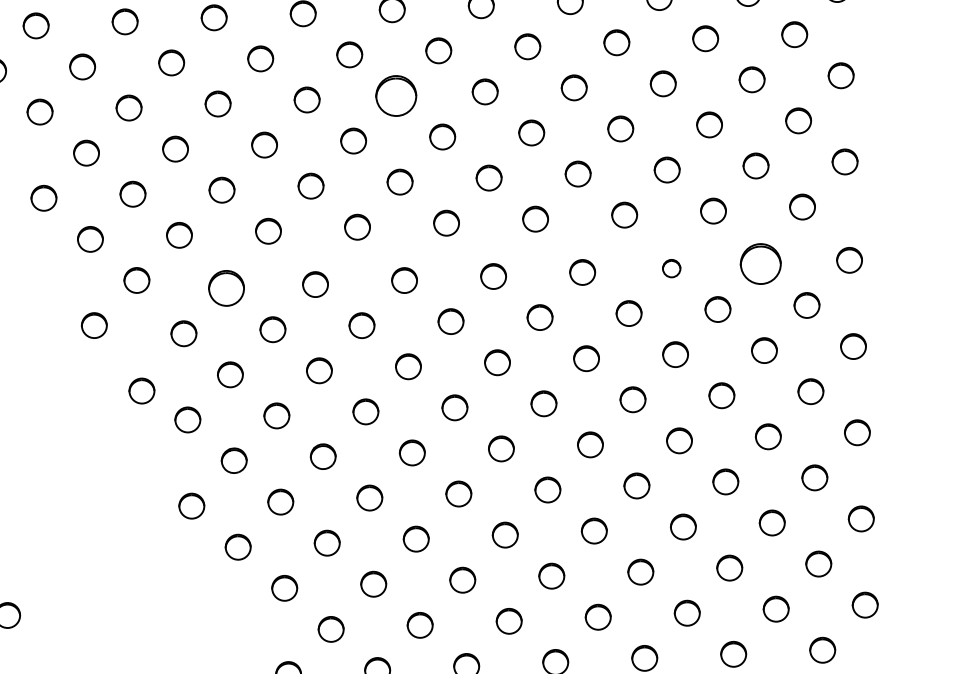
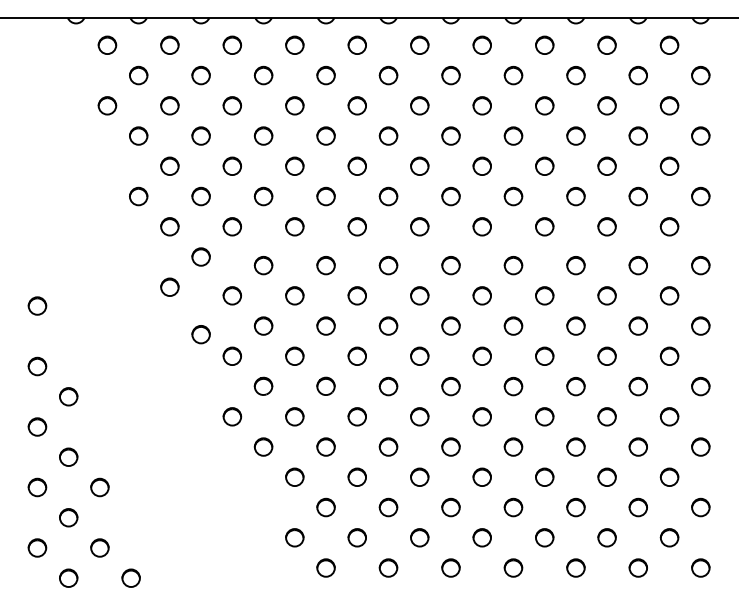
part: (396, 95) -> (388, 135), size x0.62
circle: (759, 264) -> (637, 265), size x0.62
circle: (670, 268) -> (575, 265), size x1.43
part: (226, 288) -> (263, 265), size x0.71

